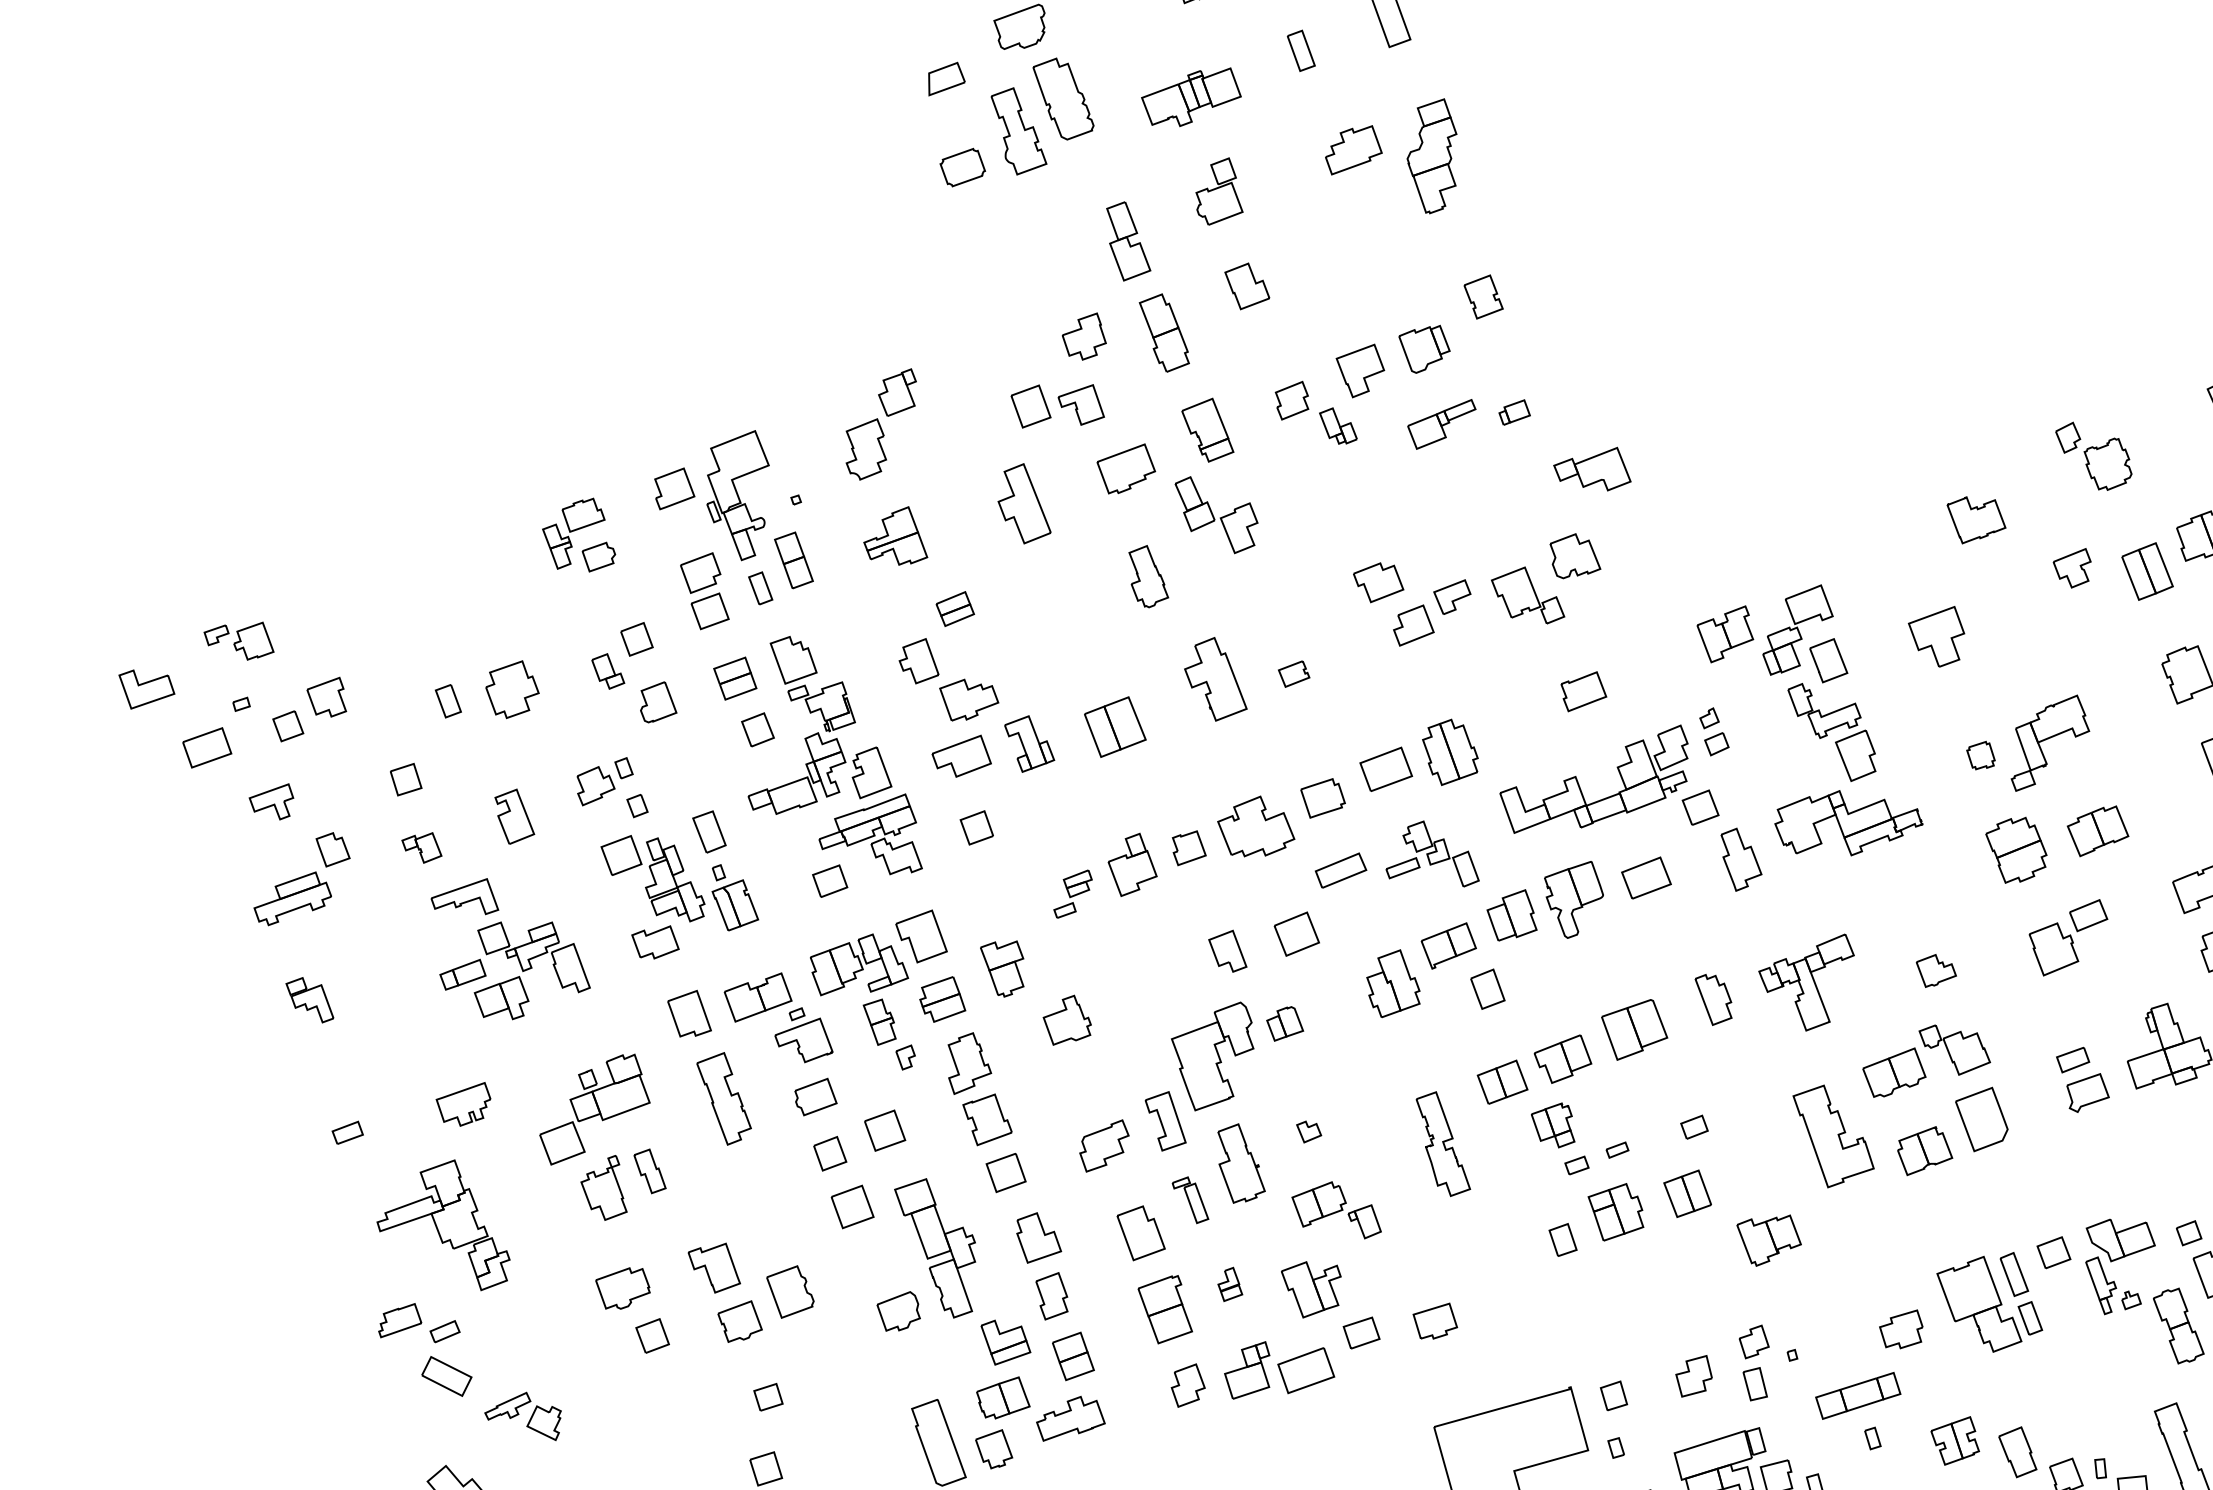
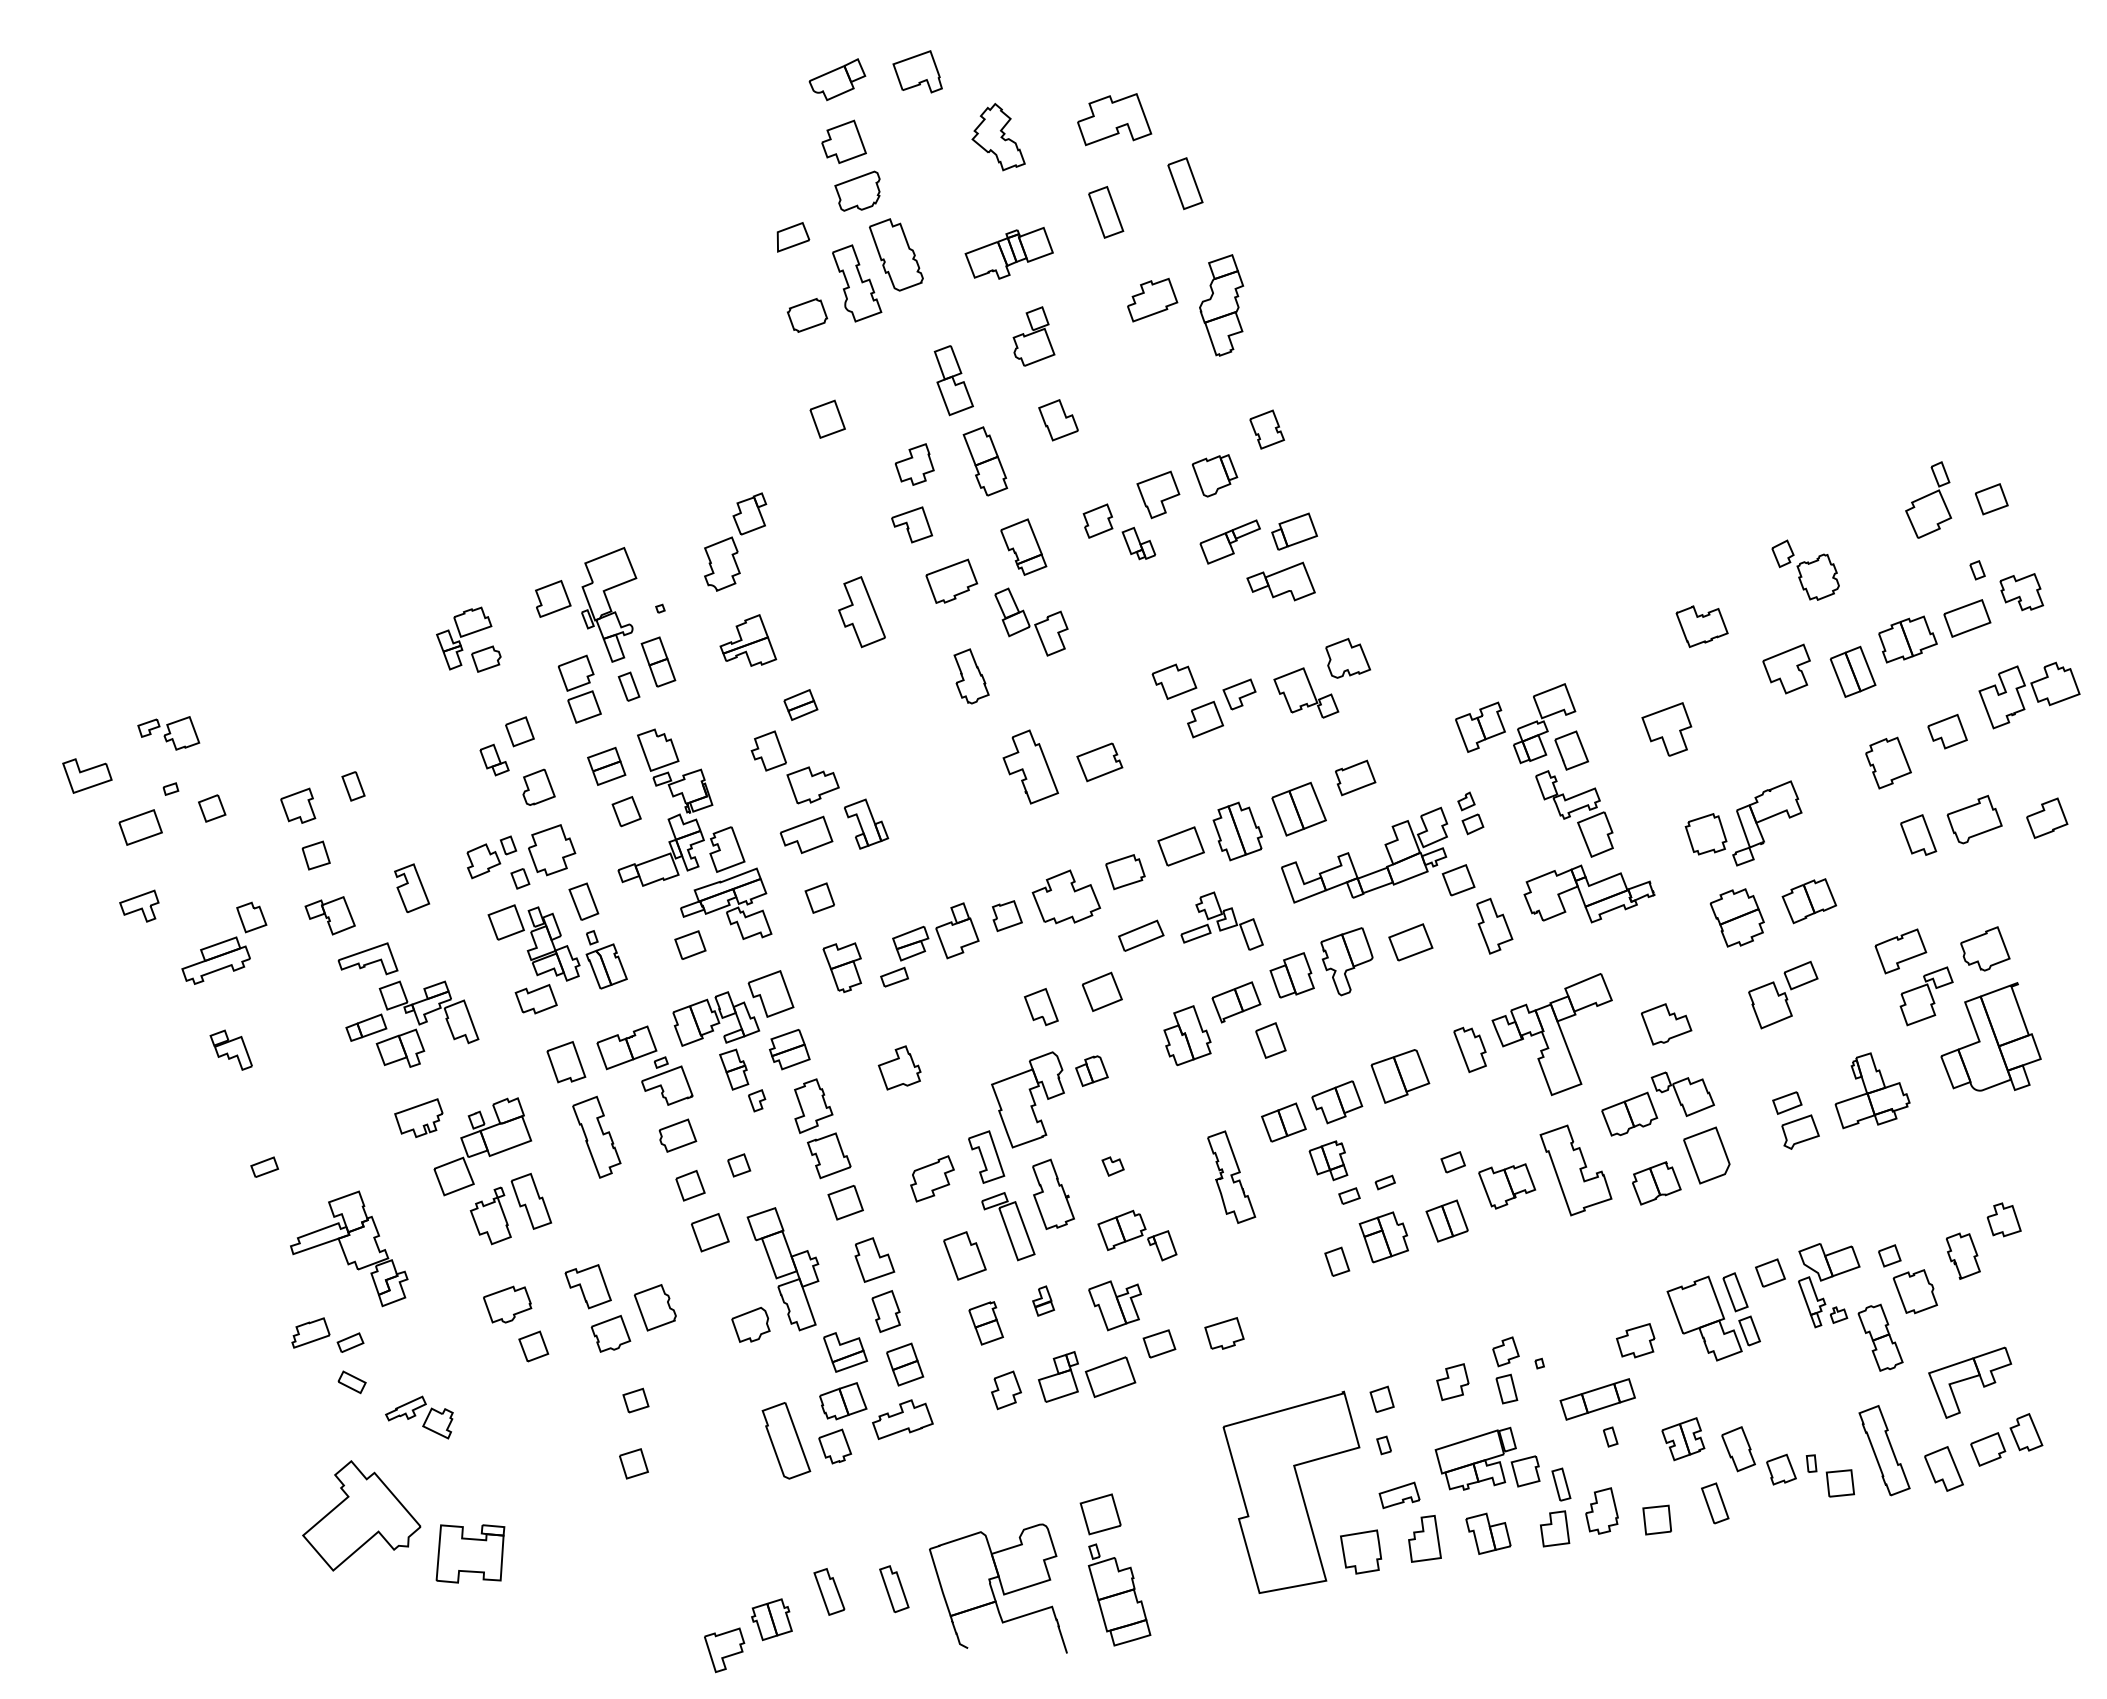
part: (1301, 50) -> (1106, 212), size x1.43
part: (1030, 405) -> (827, 418), moved
part: (1514, 412) -> (1294, 531), size x1.67
part: (1591, 469) -> (1280, 581), moved
part: (2072, 567) -> (1786, 668), size x1.43
part: (1293, 674) -> (1099, 762), size x1.67
part: (512, 690) -> (552, 850), moved
part: (327, 696) -> (298, 805), moved
part: (1114, 726) -> (1298, 808), moved
part: (1980, 755) -> (1705, 834), size x1.67
part: (271, 801) -> (139, 905), moved
part: (421, 847) -> (329, 915), size x1.43
part: (1072, 894) -> (904, 956), size x1.43
part: (1002, 968) -> (842, 967), moved
part: (1936, 971) -> (1666, 1024), size x1.43
part: (1805, 982) -> (1551, 1034), size x1.43
part: (463, 1103) -> (418, 1117), moved
part: (885, 1130) -> (739, 1165), size x0.62
part: (650, 1170) -> (531, 1200), size x1.43
part: (1190, 1199) -> (1008, 1226), size x1.67
part: (1769, 1240) -> (1507, 1186), moved
part: (1164, 1309) -> (985, 1323), size x0.71
part: (446, 1376) -> (351, 1382), size x0.62

